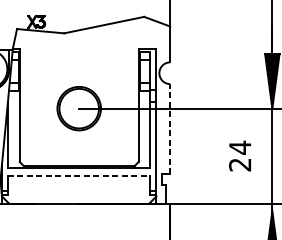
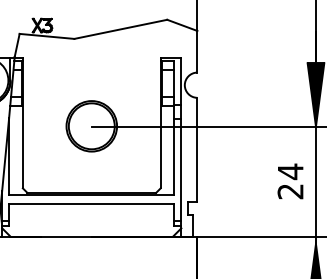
line: (170, 128) -> (197, 149), dashed -> solid
text: (240, 156) -> (290, 181), moved
line: (78, 175) -> (91, 204), dashed -> solid

